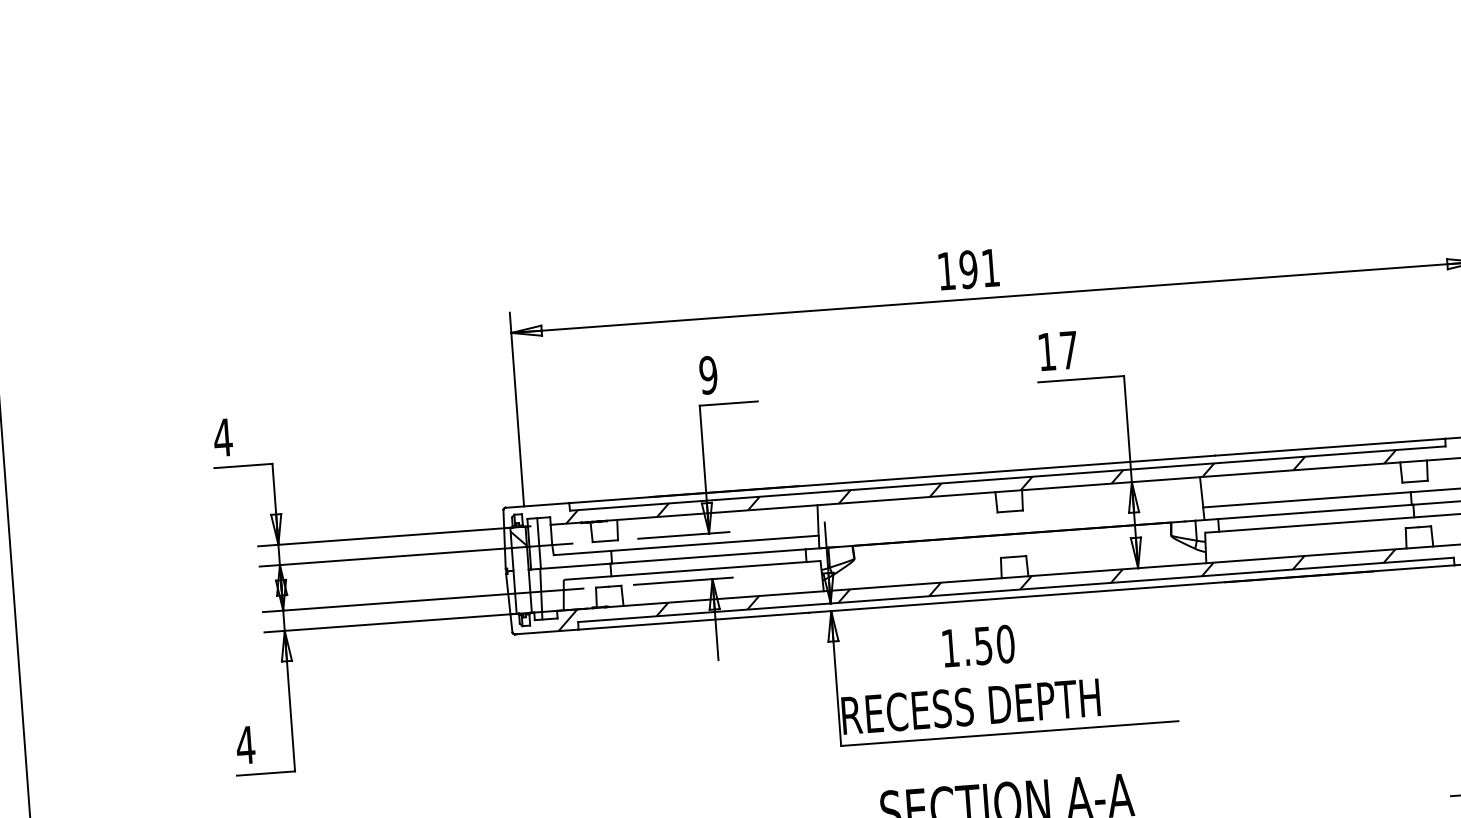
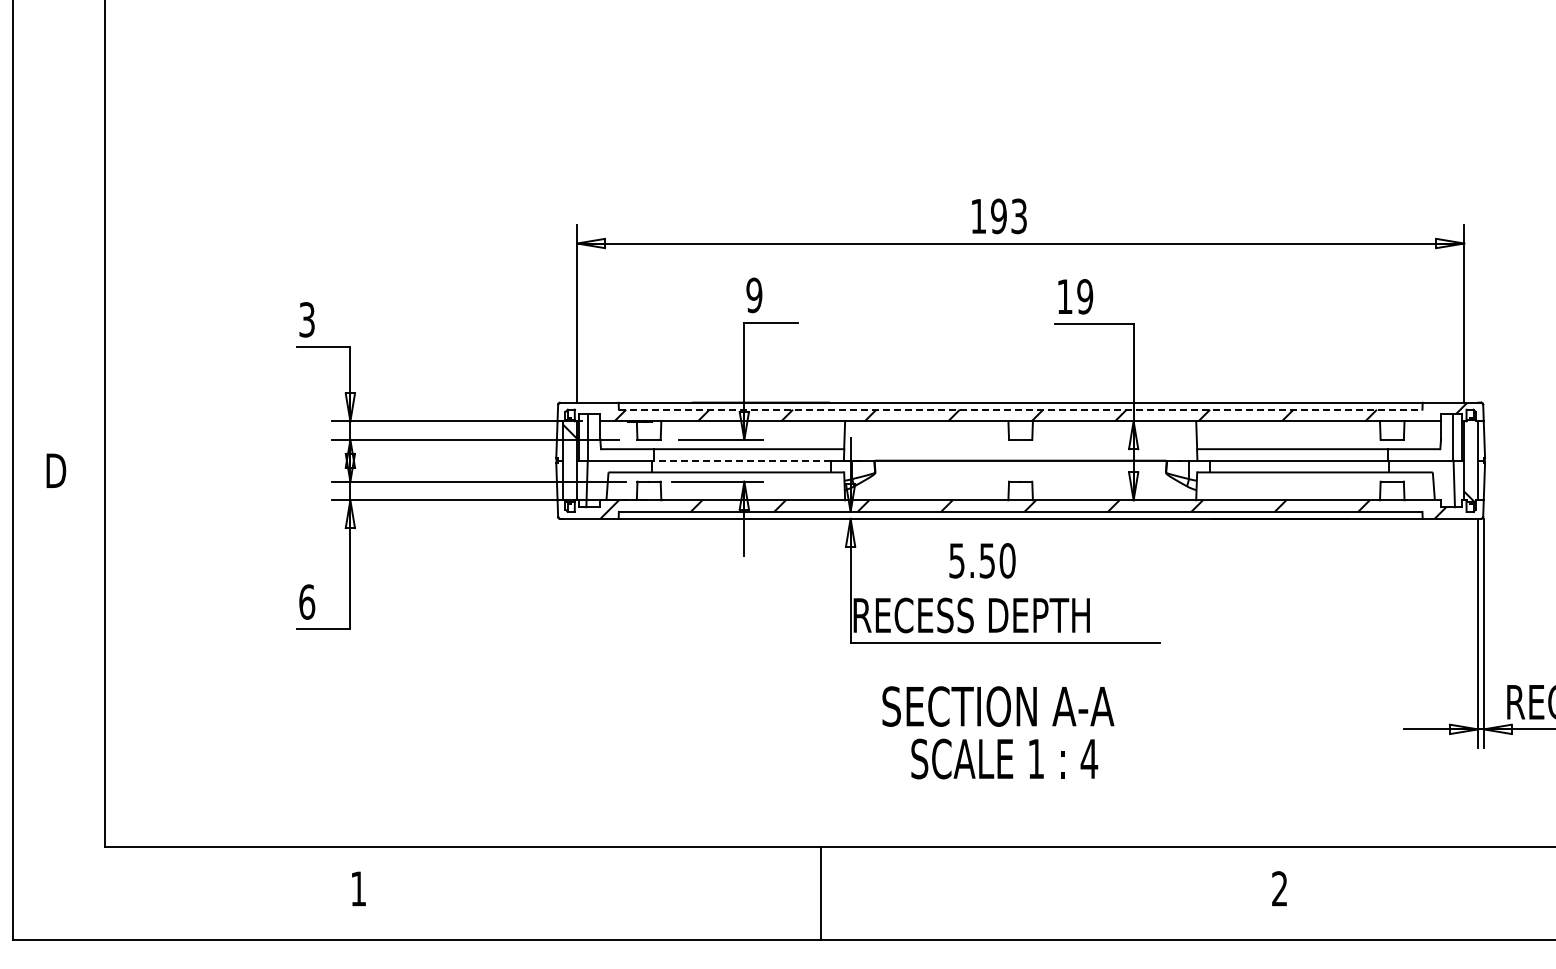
text: (989, 268) -> (1018, 216), 191 -> 193
text: (1069, 350) -> (1085, 296), 17 -> 19
text: (222, 437) -> (306, 319), 4 -> 3
line: (1007, 478) -> (1020, 409), solid -> dashed
line: (707, 556) -> (741, 460), solid -> dashed
text: (949, 647) -> (956, 560), 1.50 -> 5.50
text: (245, 744) -> (306, 601), 4 -> 6

